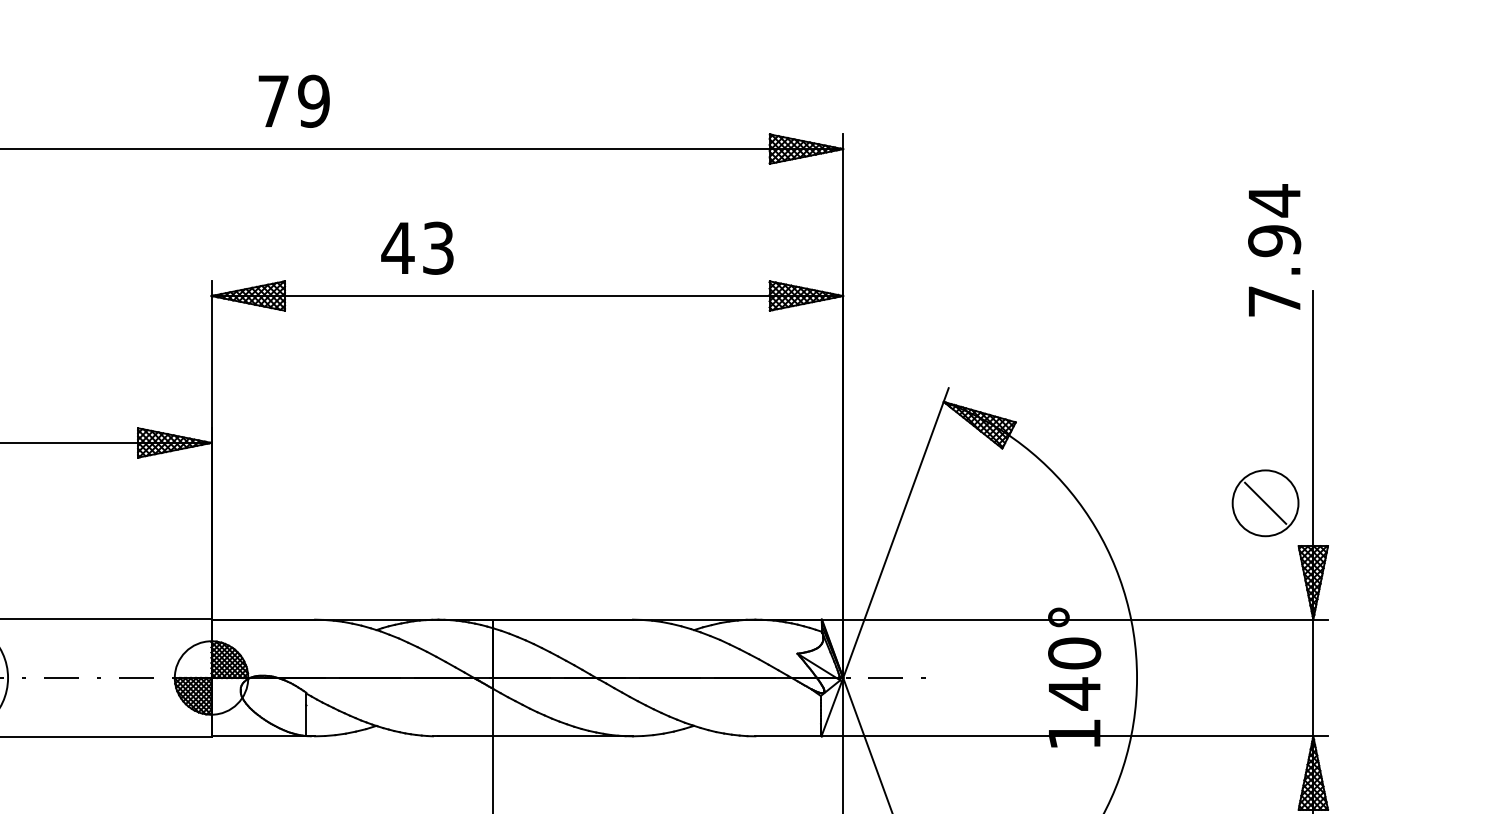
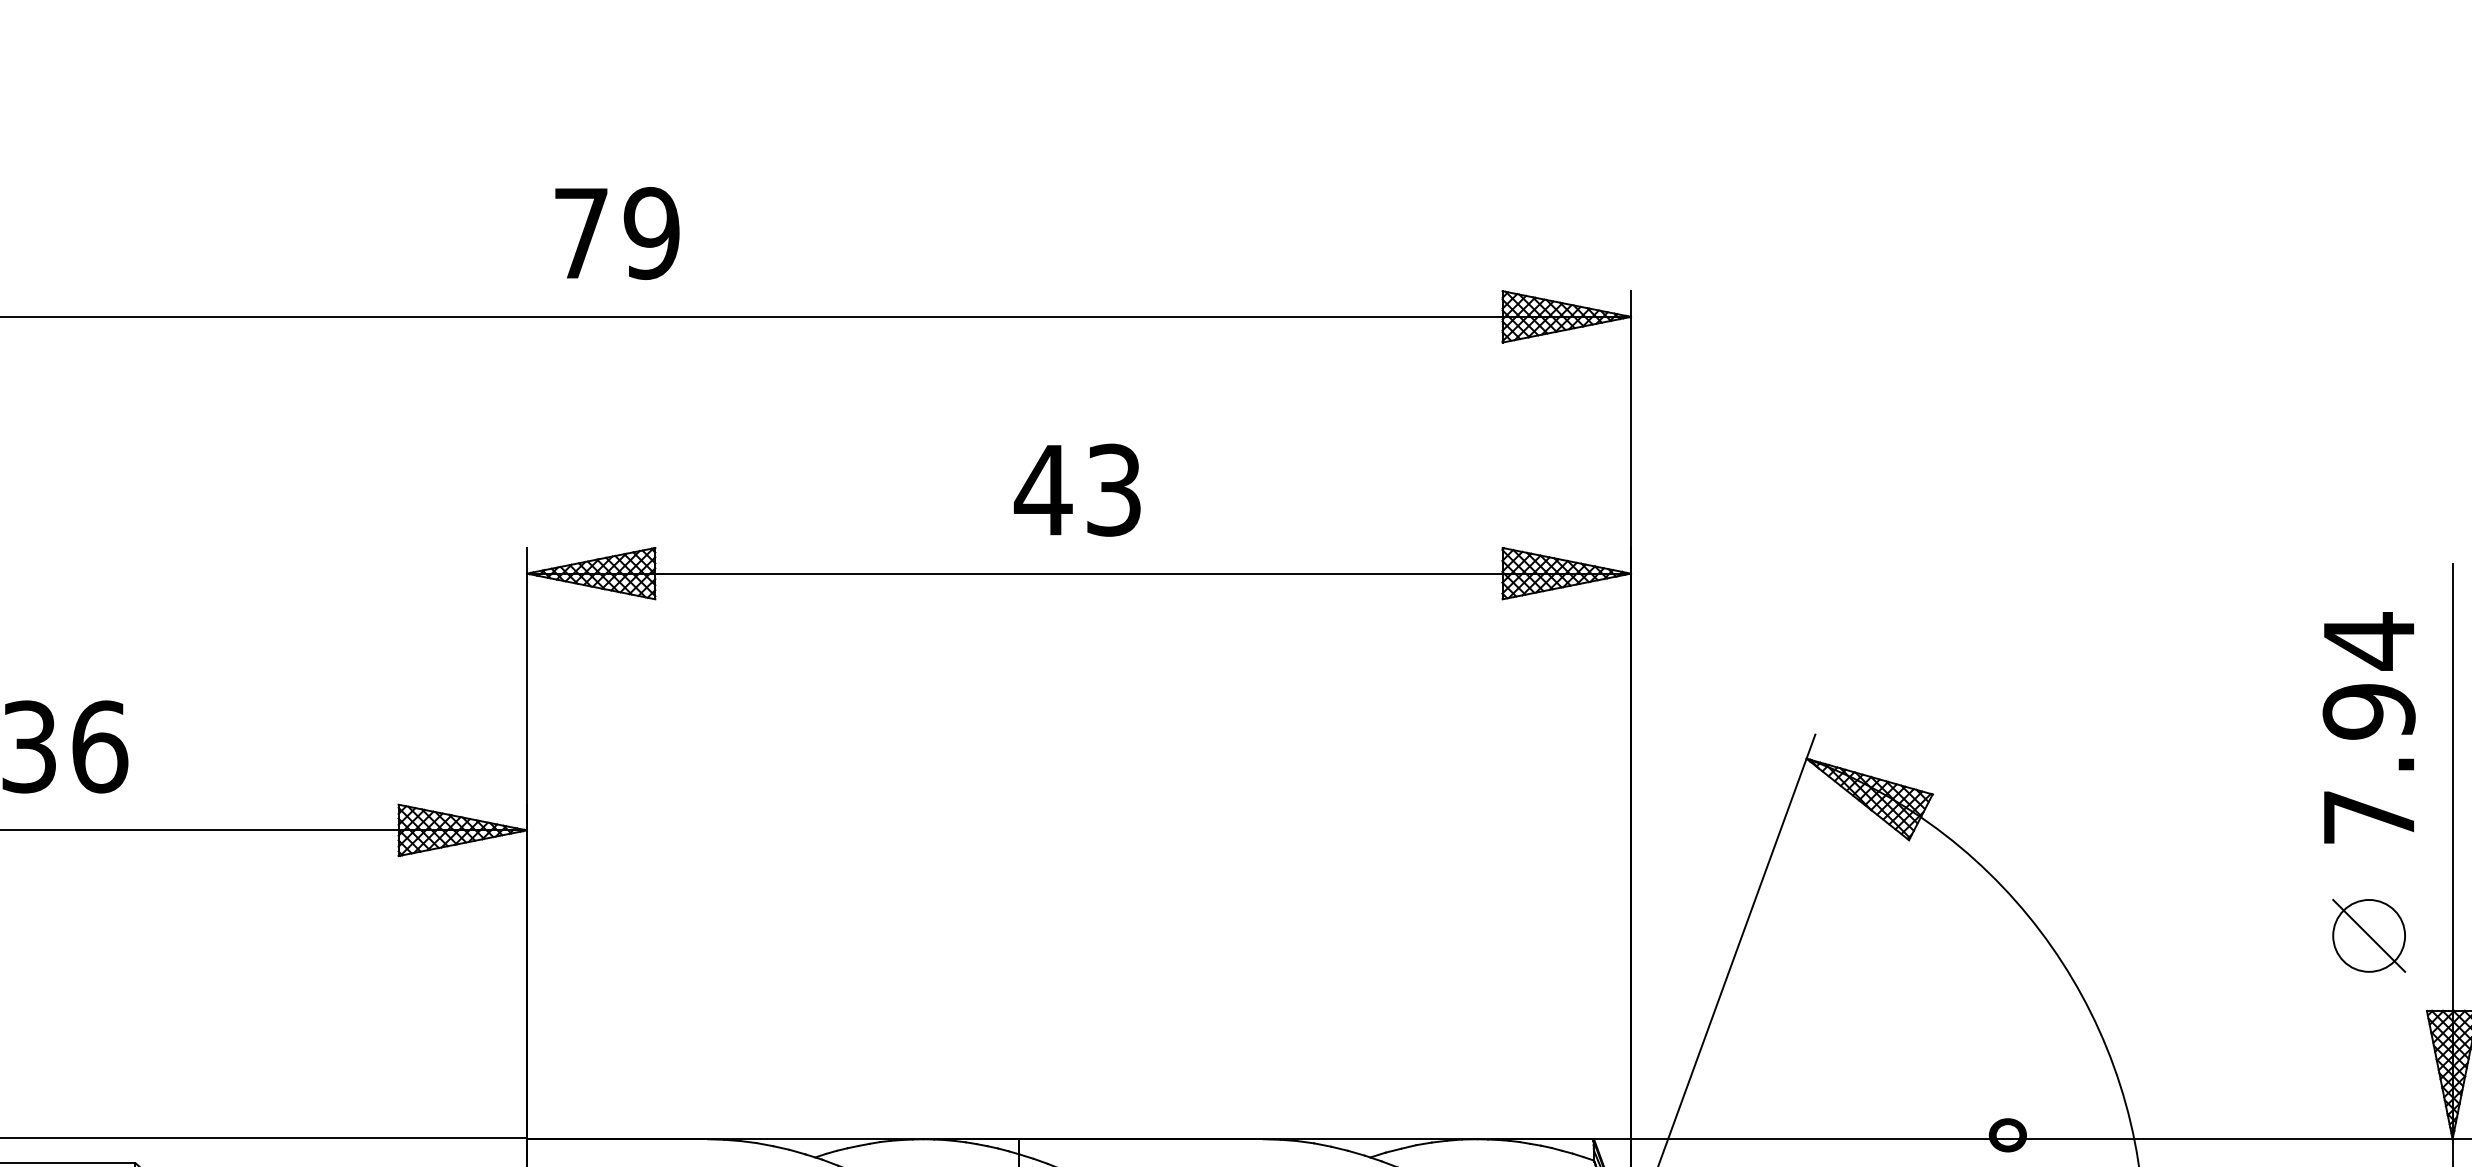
text: (293, 100) -> (616, 231), moved
text: (417, 247) -> (1077, 488), moved
text: (1274, 250) -> (2368, 728), moved
circle: (1265, 502) -> (2368, 934), size x0.62

